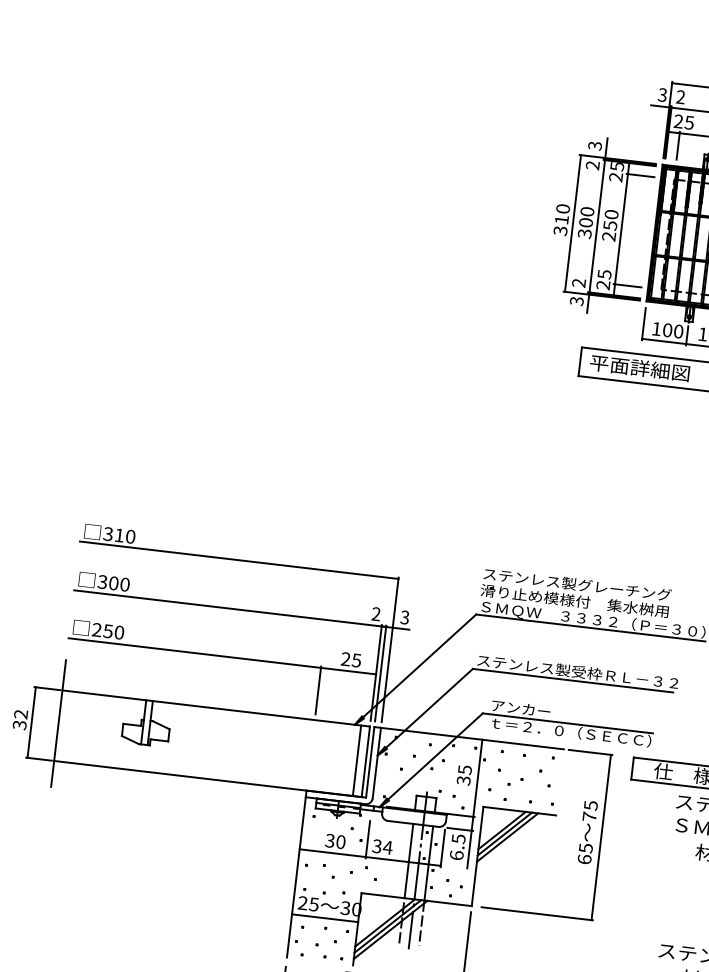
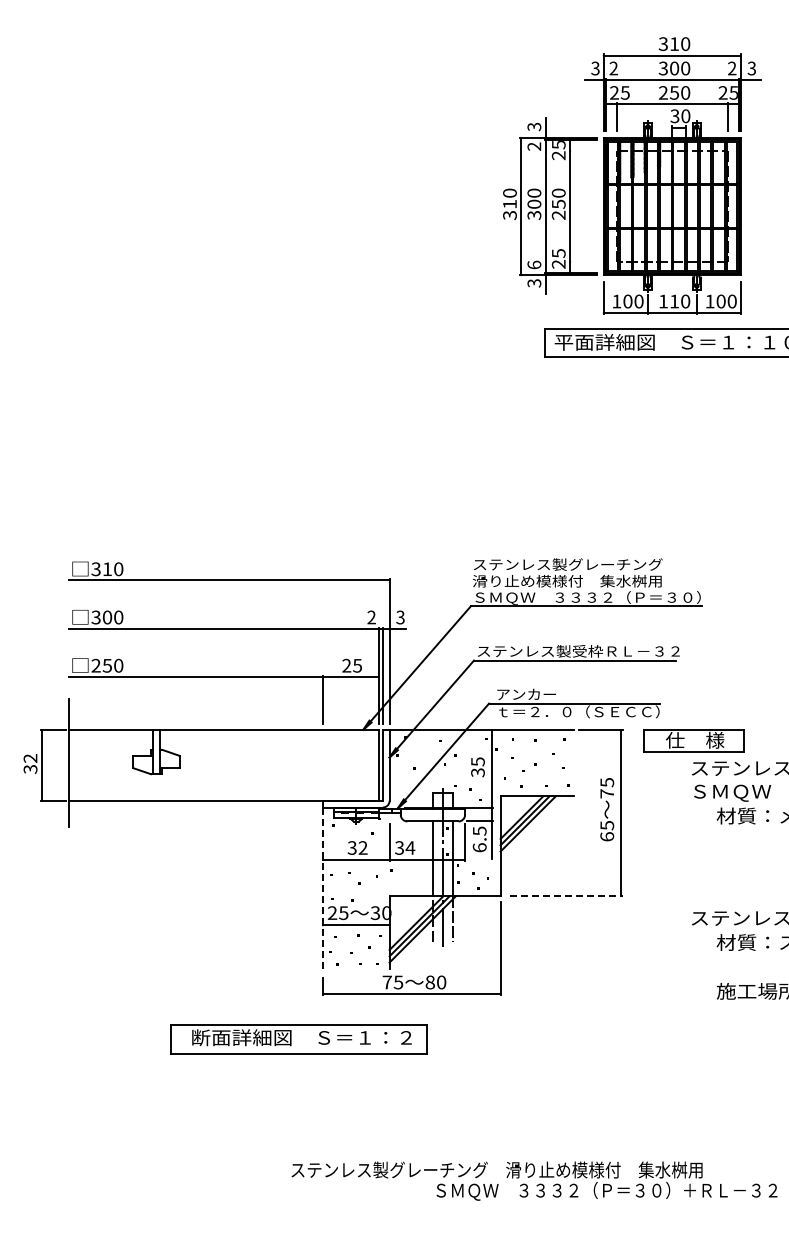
line: (640, 175) -> (582, 151), removed
text: (579, 282) -> (534, 264), 2 -> 6
line: (627, 286) -> (582, 262), removed
line: (356, 759) -> (369, 764), removed
text: (340, 841) -> (362, 847), 30 -> 32
line: (296, 877) -> (323, 888), solid -> dashed
line: (537, 914) -> (566, 896), solid -> dashed

